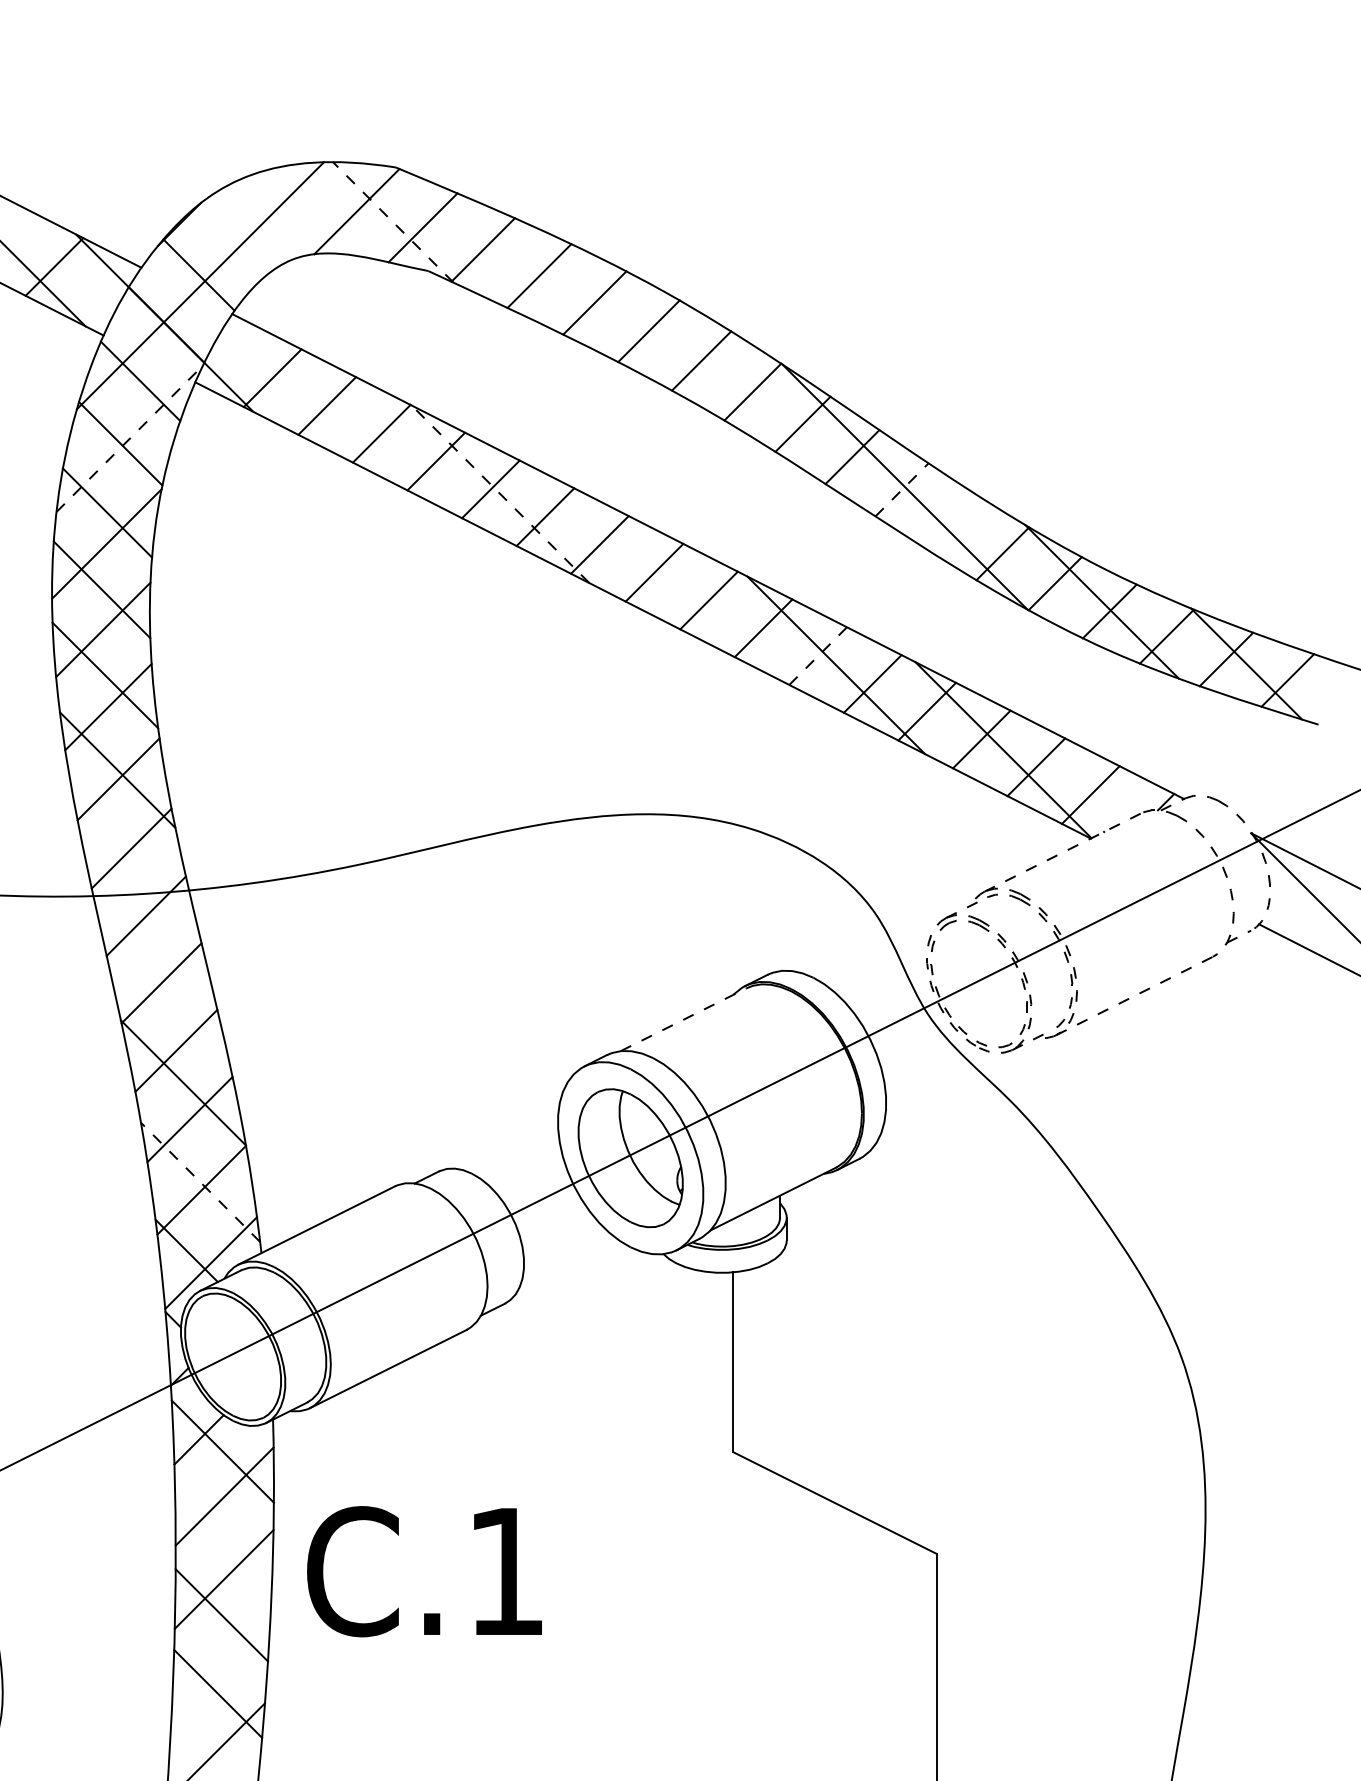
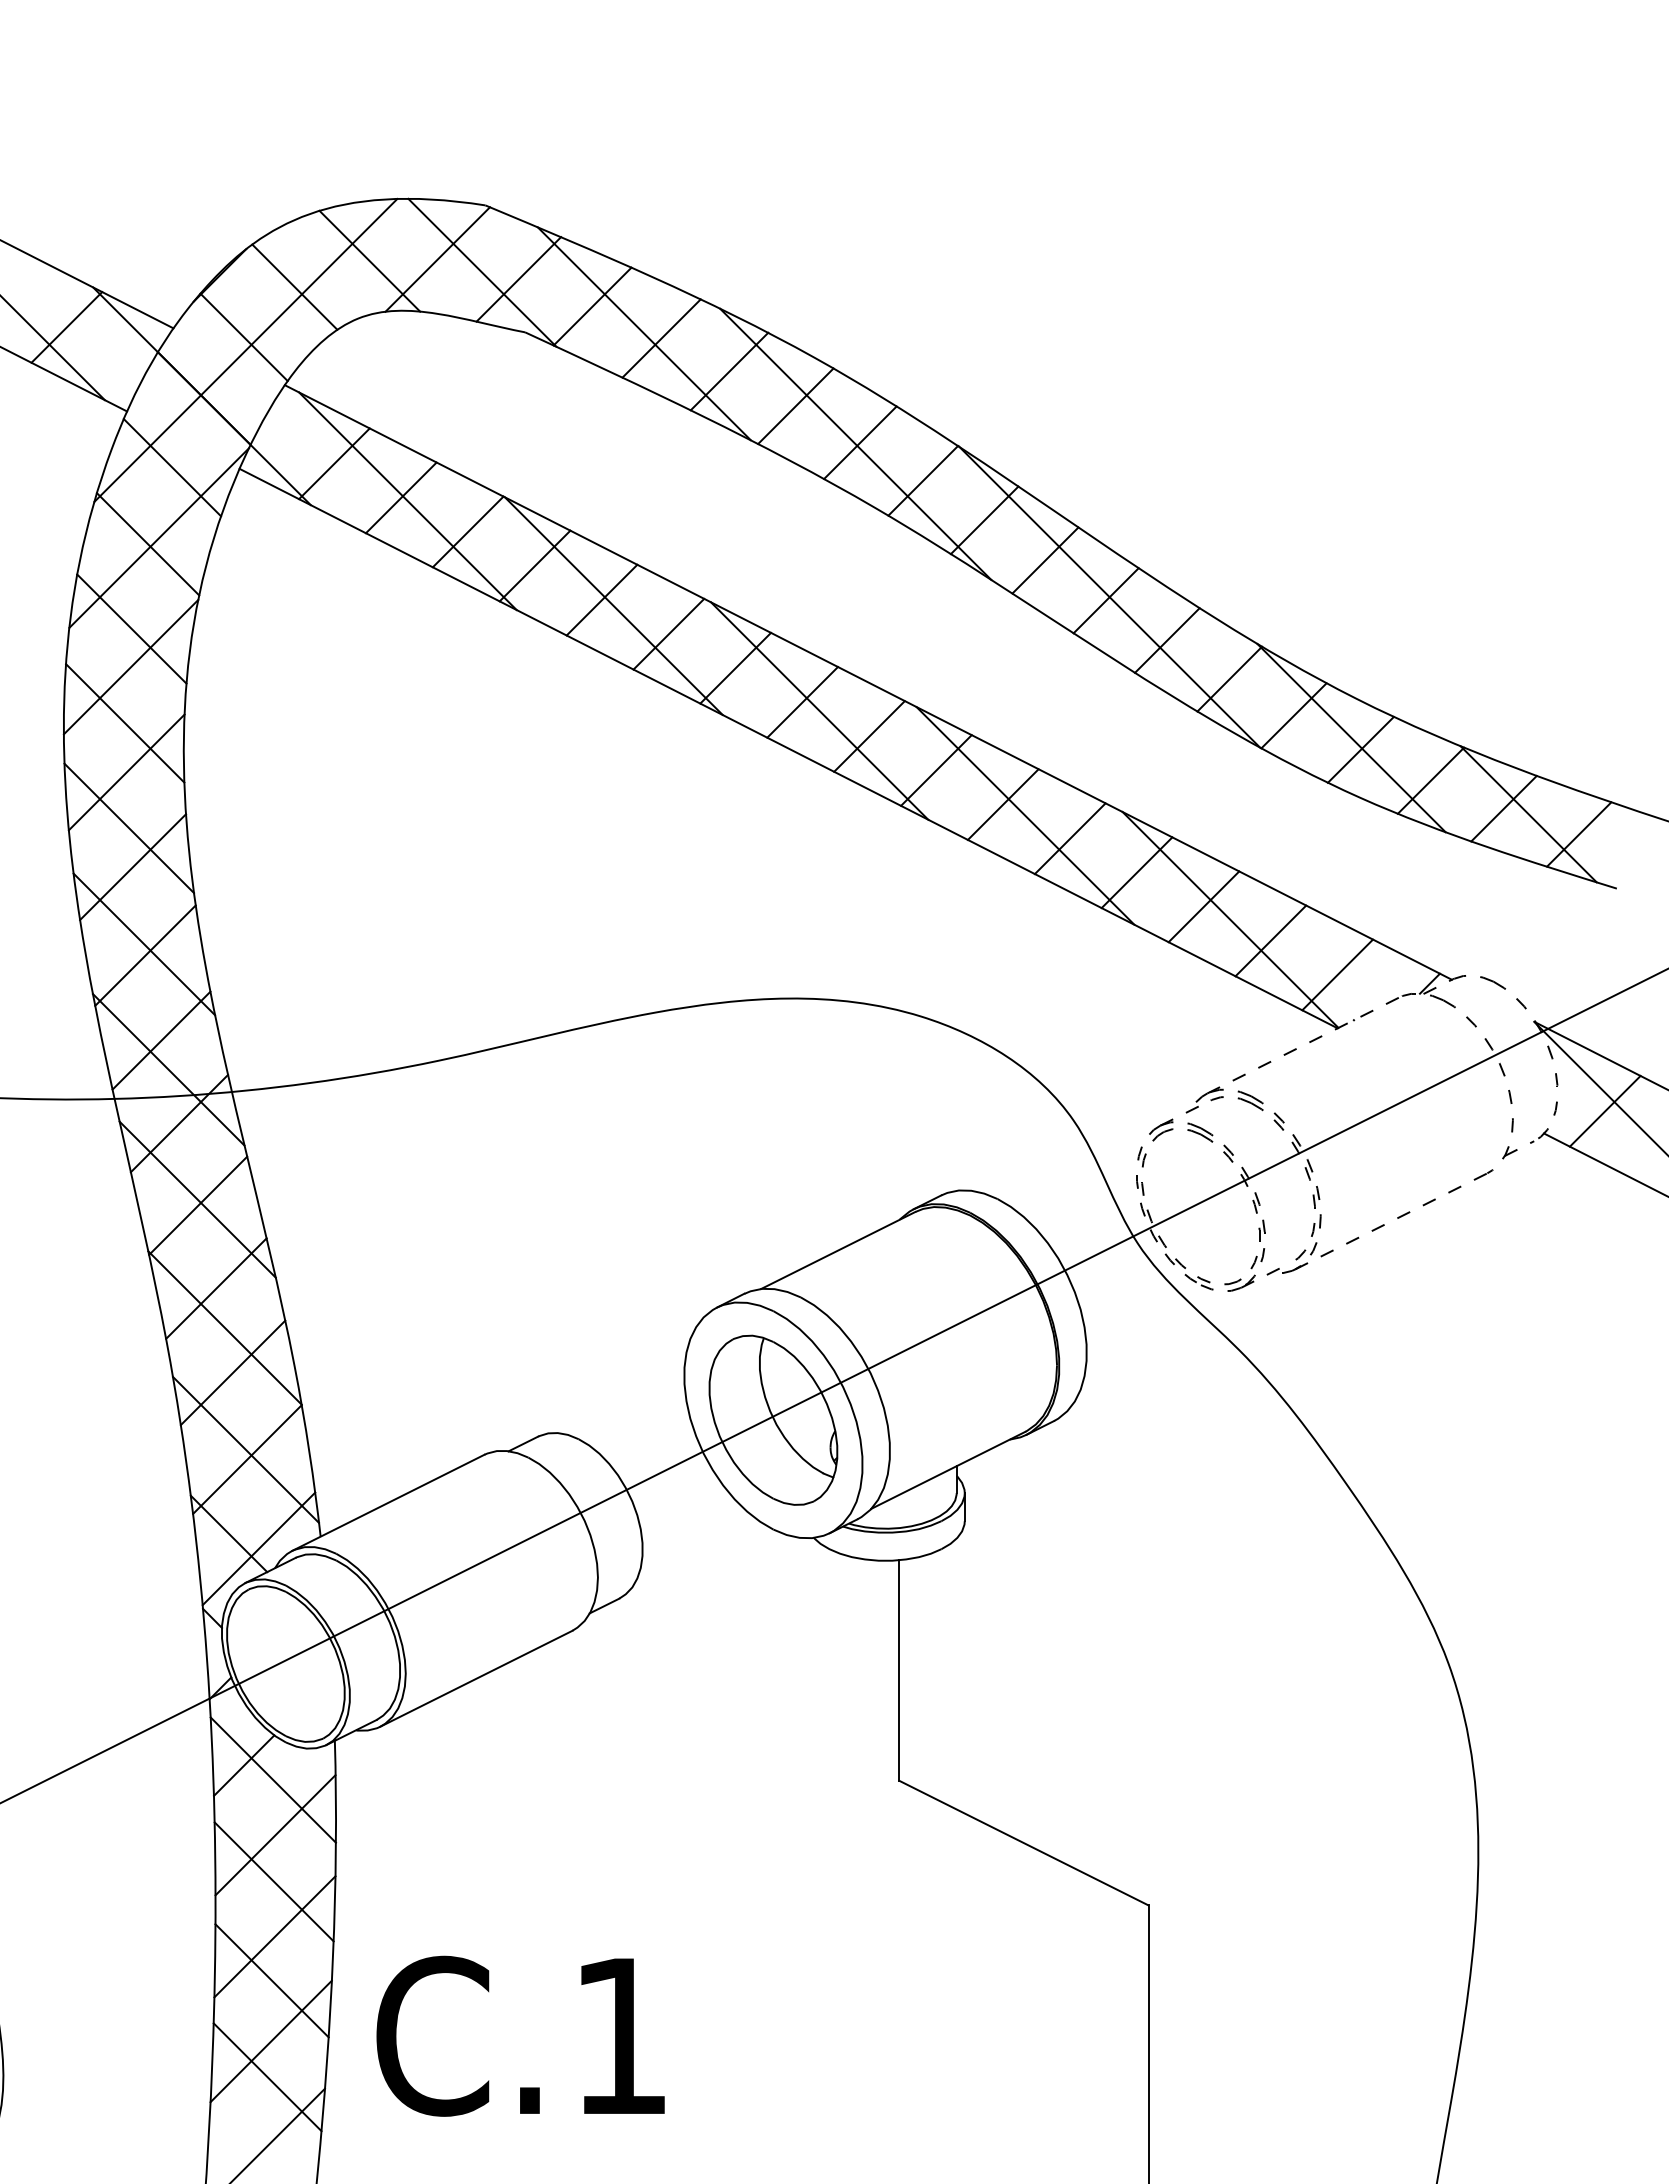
line: (301, 212) -> (369, 260), added
line: (393, 222) -> (482, 272), dashed -> solid
line: (240, 233) -> (294, 286), added
line: (524, 271) -> (643, 333), added
line: (697, 361) -> (855, 443), added
line: (332, 408) -> (407, 501), added
line: (130, 438) -> (159, 537), dashed -> solid
line: (902, 489) -> (1106, 600), dashed -> solid
line: (500, 494) -> (613, 606), dashed -> solid
line: (951, 522) -> (1166, 640), added
line: (668, 579) -> (819, 710), added
line: (818, 656) -> (1003, 804), dashed -> solid
line: (137, 872) -> (168, 1069), added
line: (1308, 905) -> (1604, 1110), added
line: (161, 978) -> (197, 1199), added
line: (683, 1019) -> (838, 1250), dashed -> solid
line: (200, 1182) -> (245, 1449), dashed -> solid
line: (223, 1534) -> (273, 1881), added
text: (424, 1571) -> (520, 2035), moved
line: (220, 1664) -> (270, 2041), added

